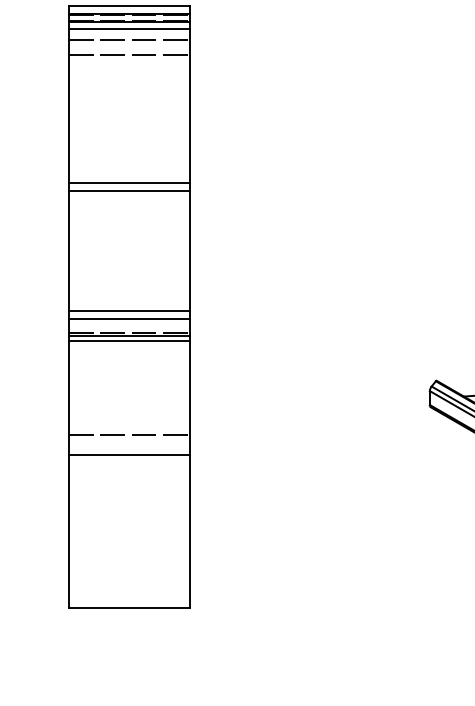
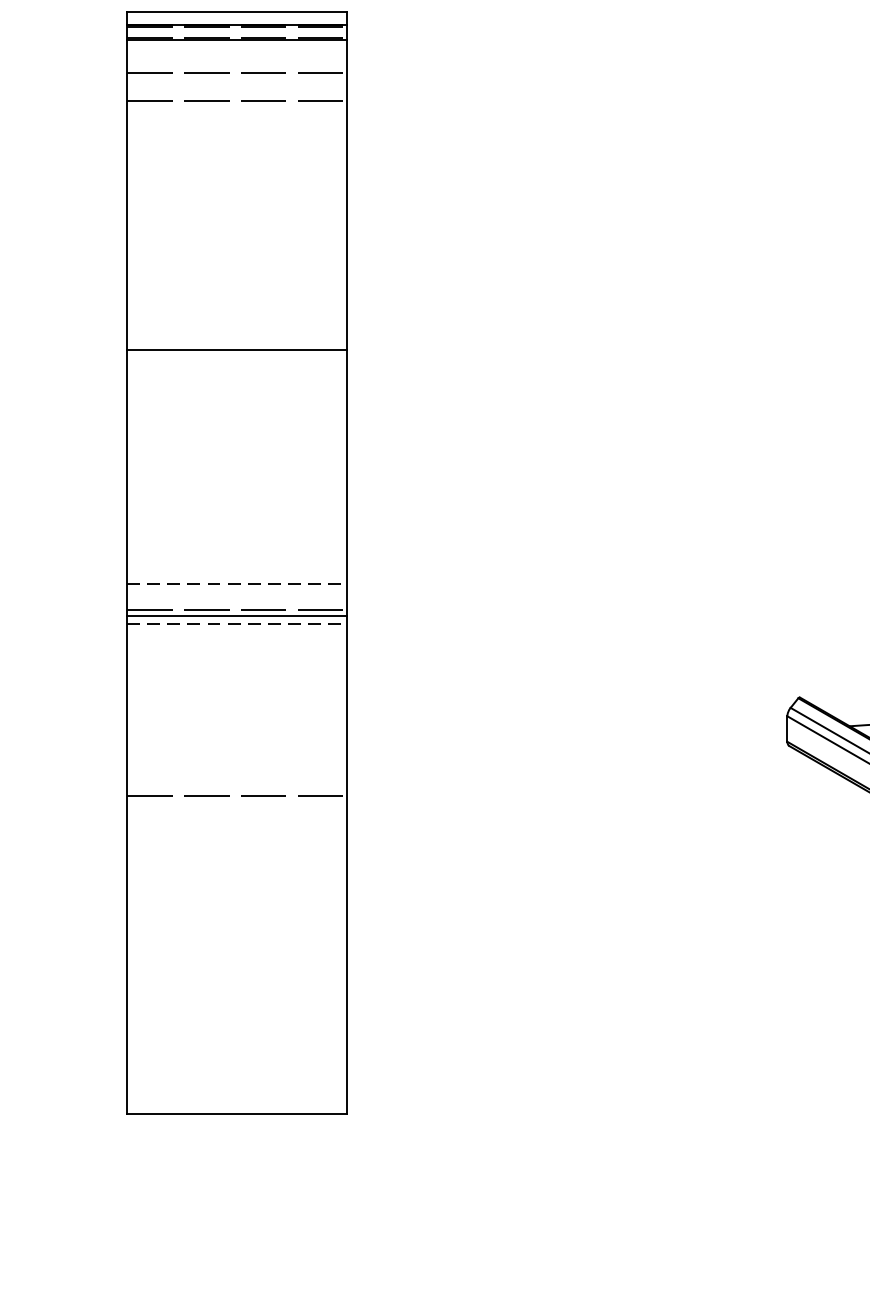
line: (129, 28) -> (237, 52), removed
line: (129, 183) -> (237, 336), removed
line: (129, 311) -> (237, 570), removed
line: (130, 319) -> (239, 585), solid -> dashed
line: (130, 340) -> (239, 623), solid -> dashed
line: (129, 455) -> (237, 834), removed

